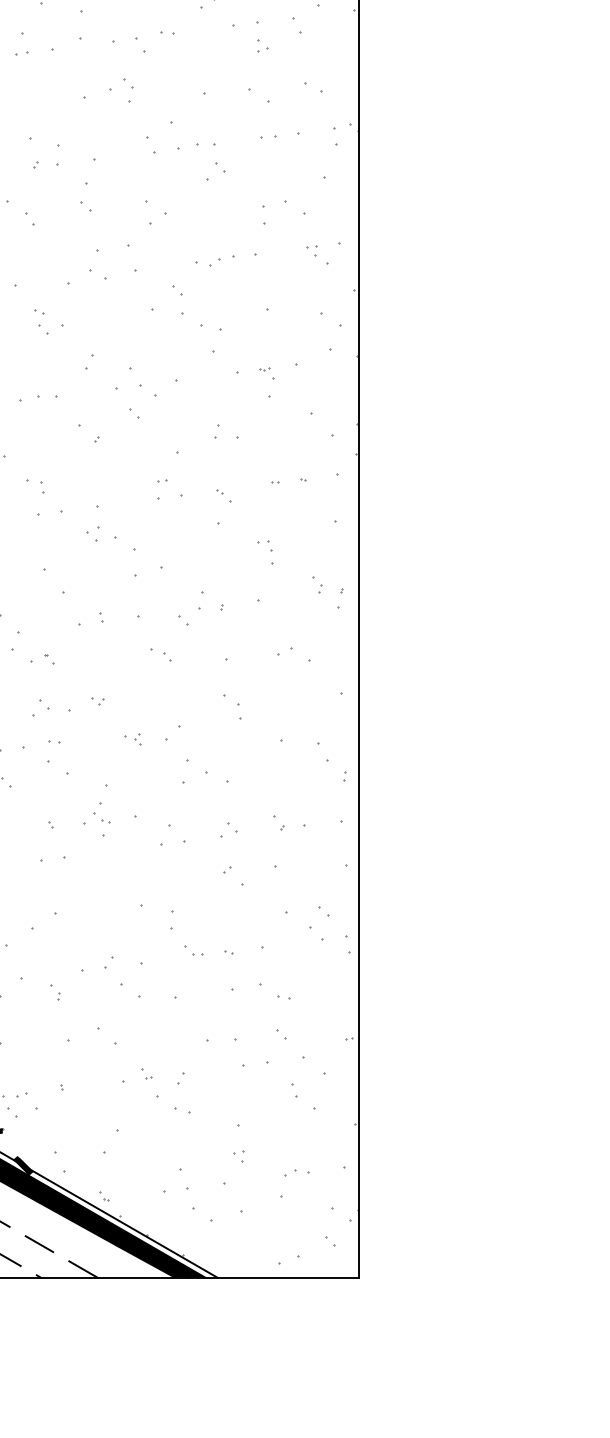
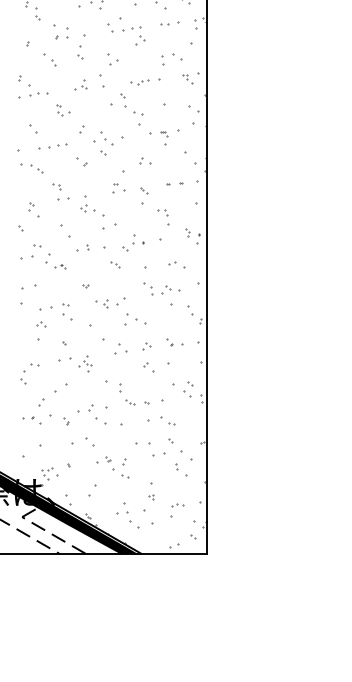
part: (86, 266) -> (80, 84), size x0.62
part: (265, 553) -> (163, 217), size x1.43
part: (50, 708) -> (170, 289), moved
part: (131, 738) -> (101, 303), size x1.67
part: (97, 818) -> (85, 363), moved

